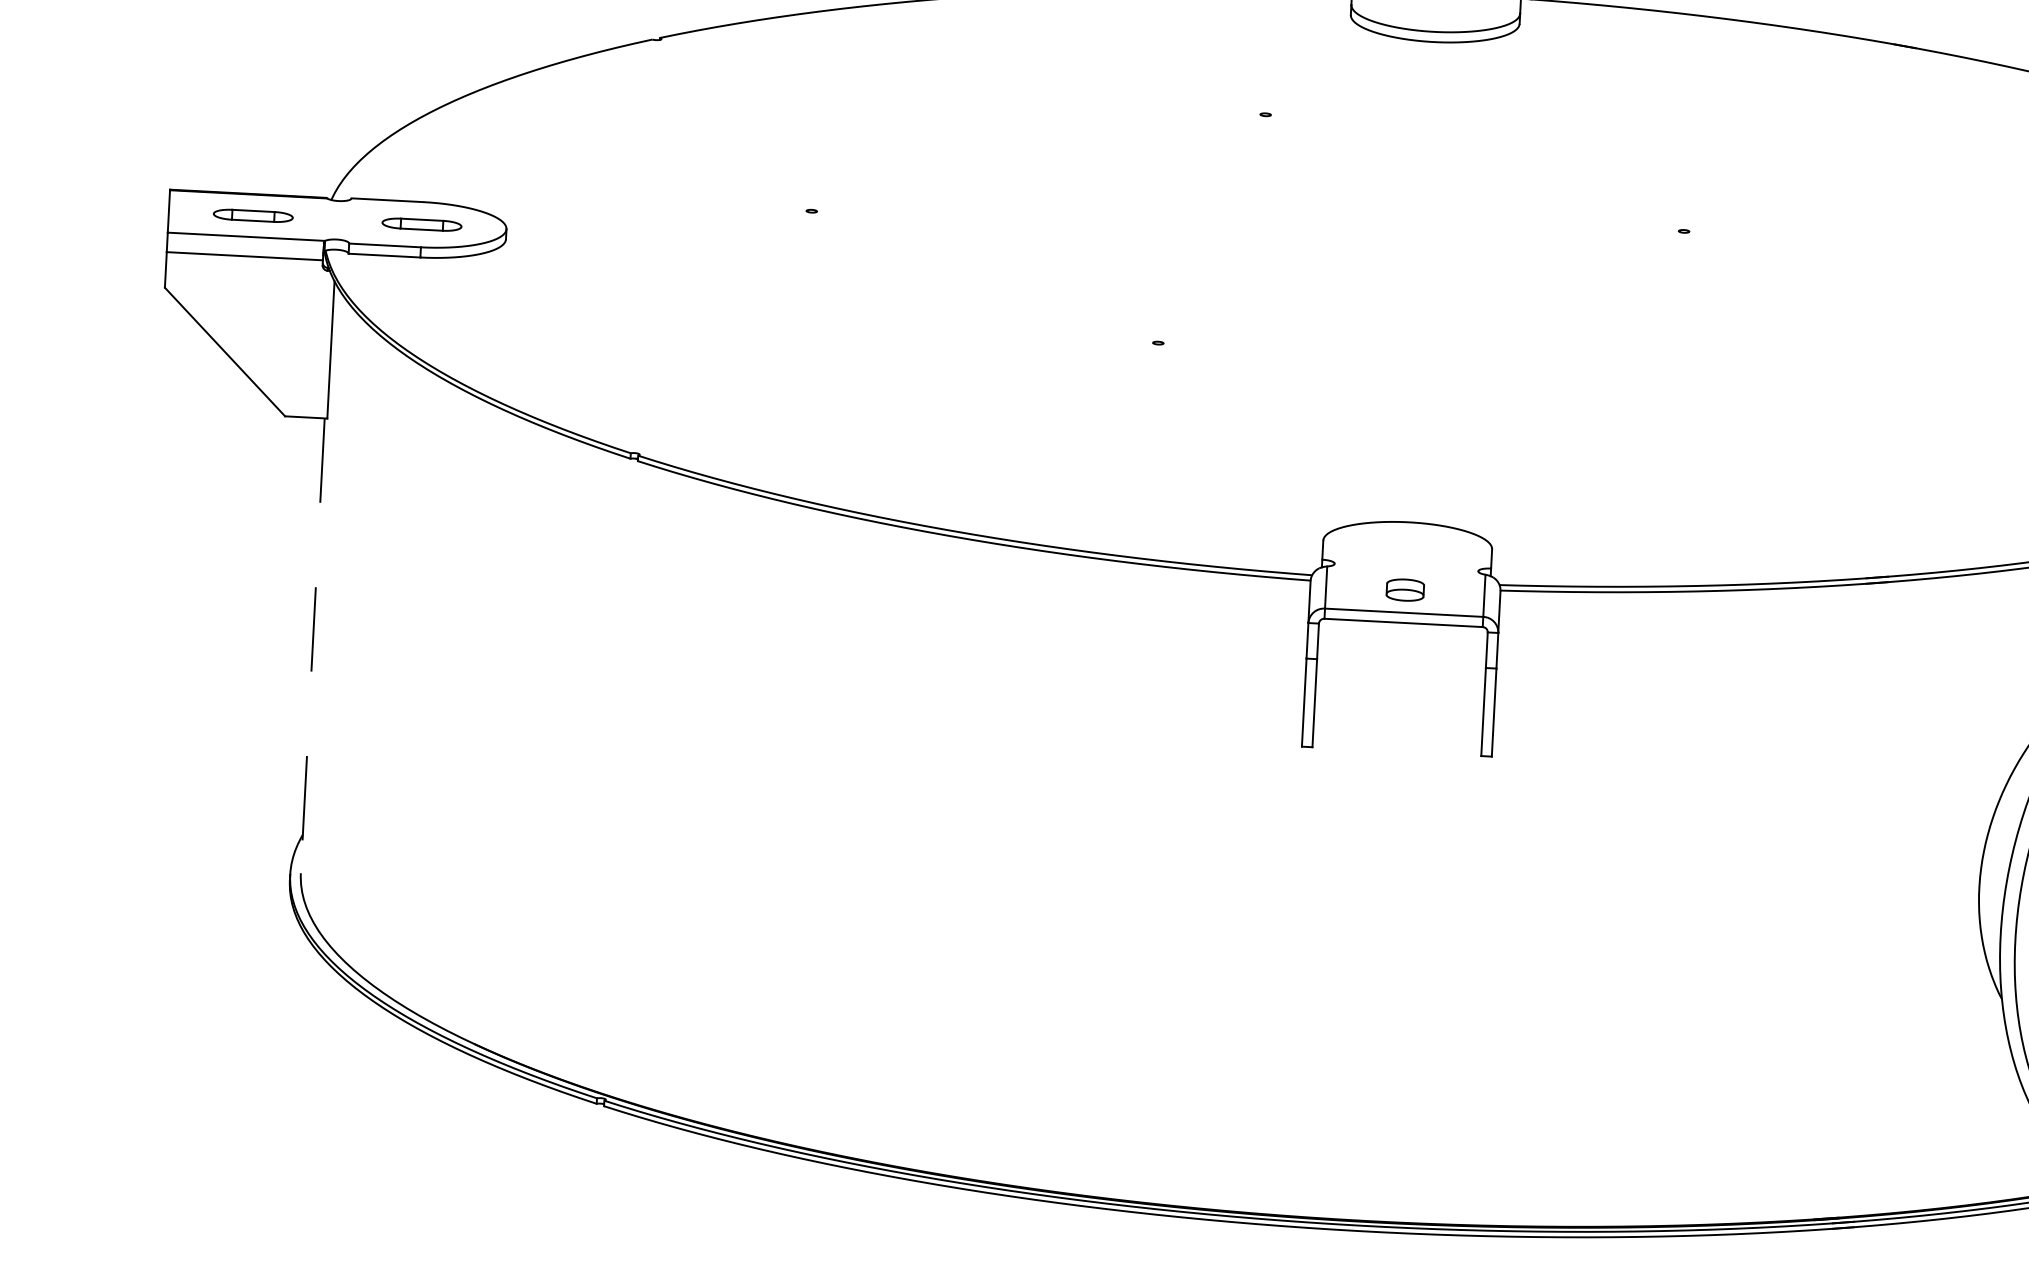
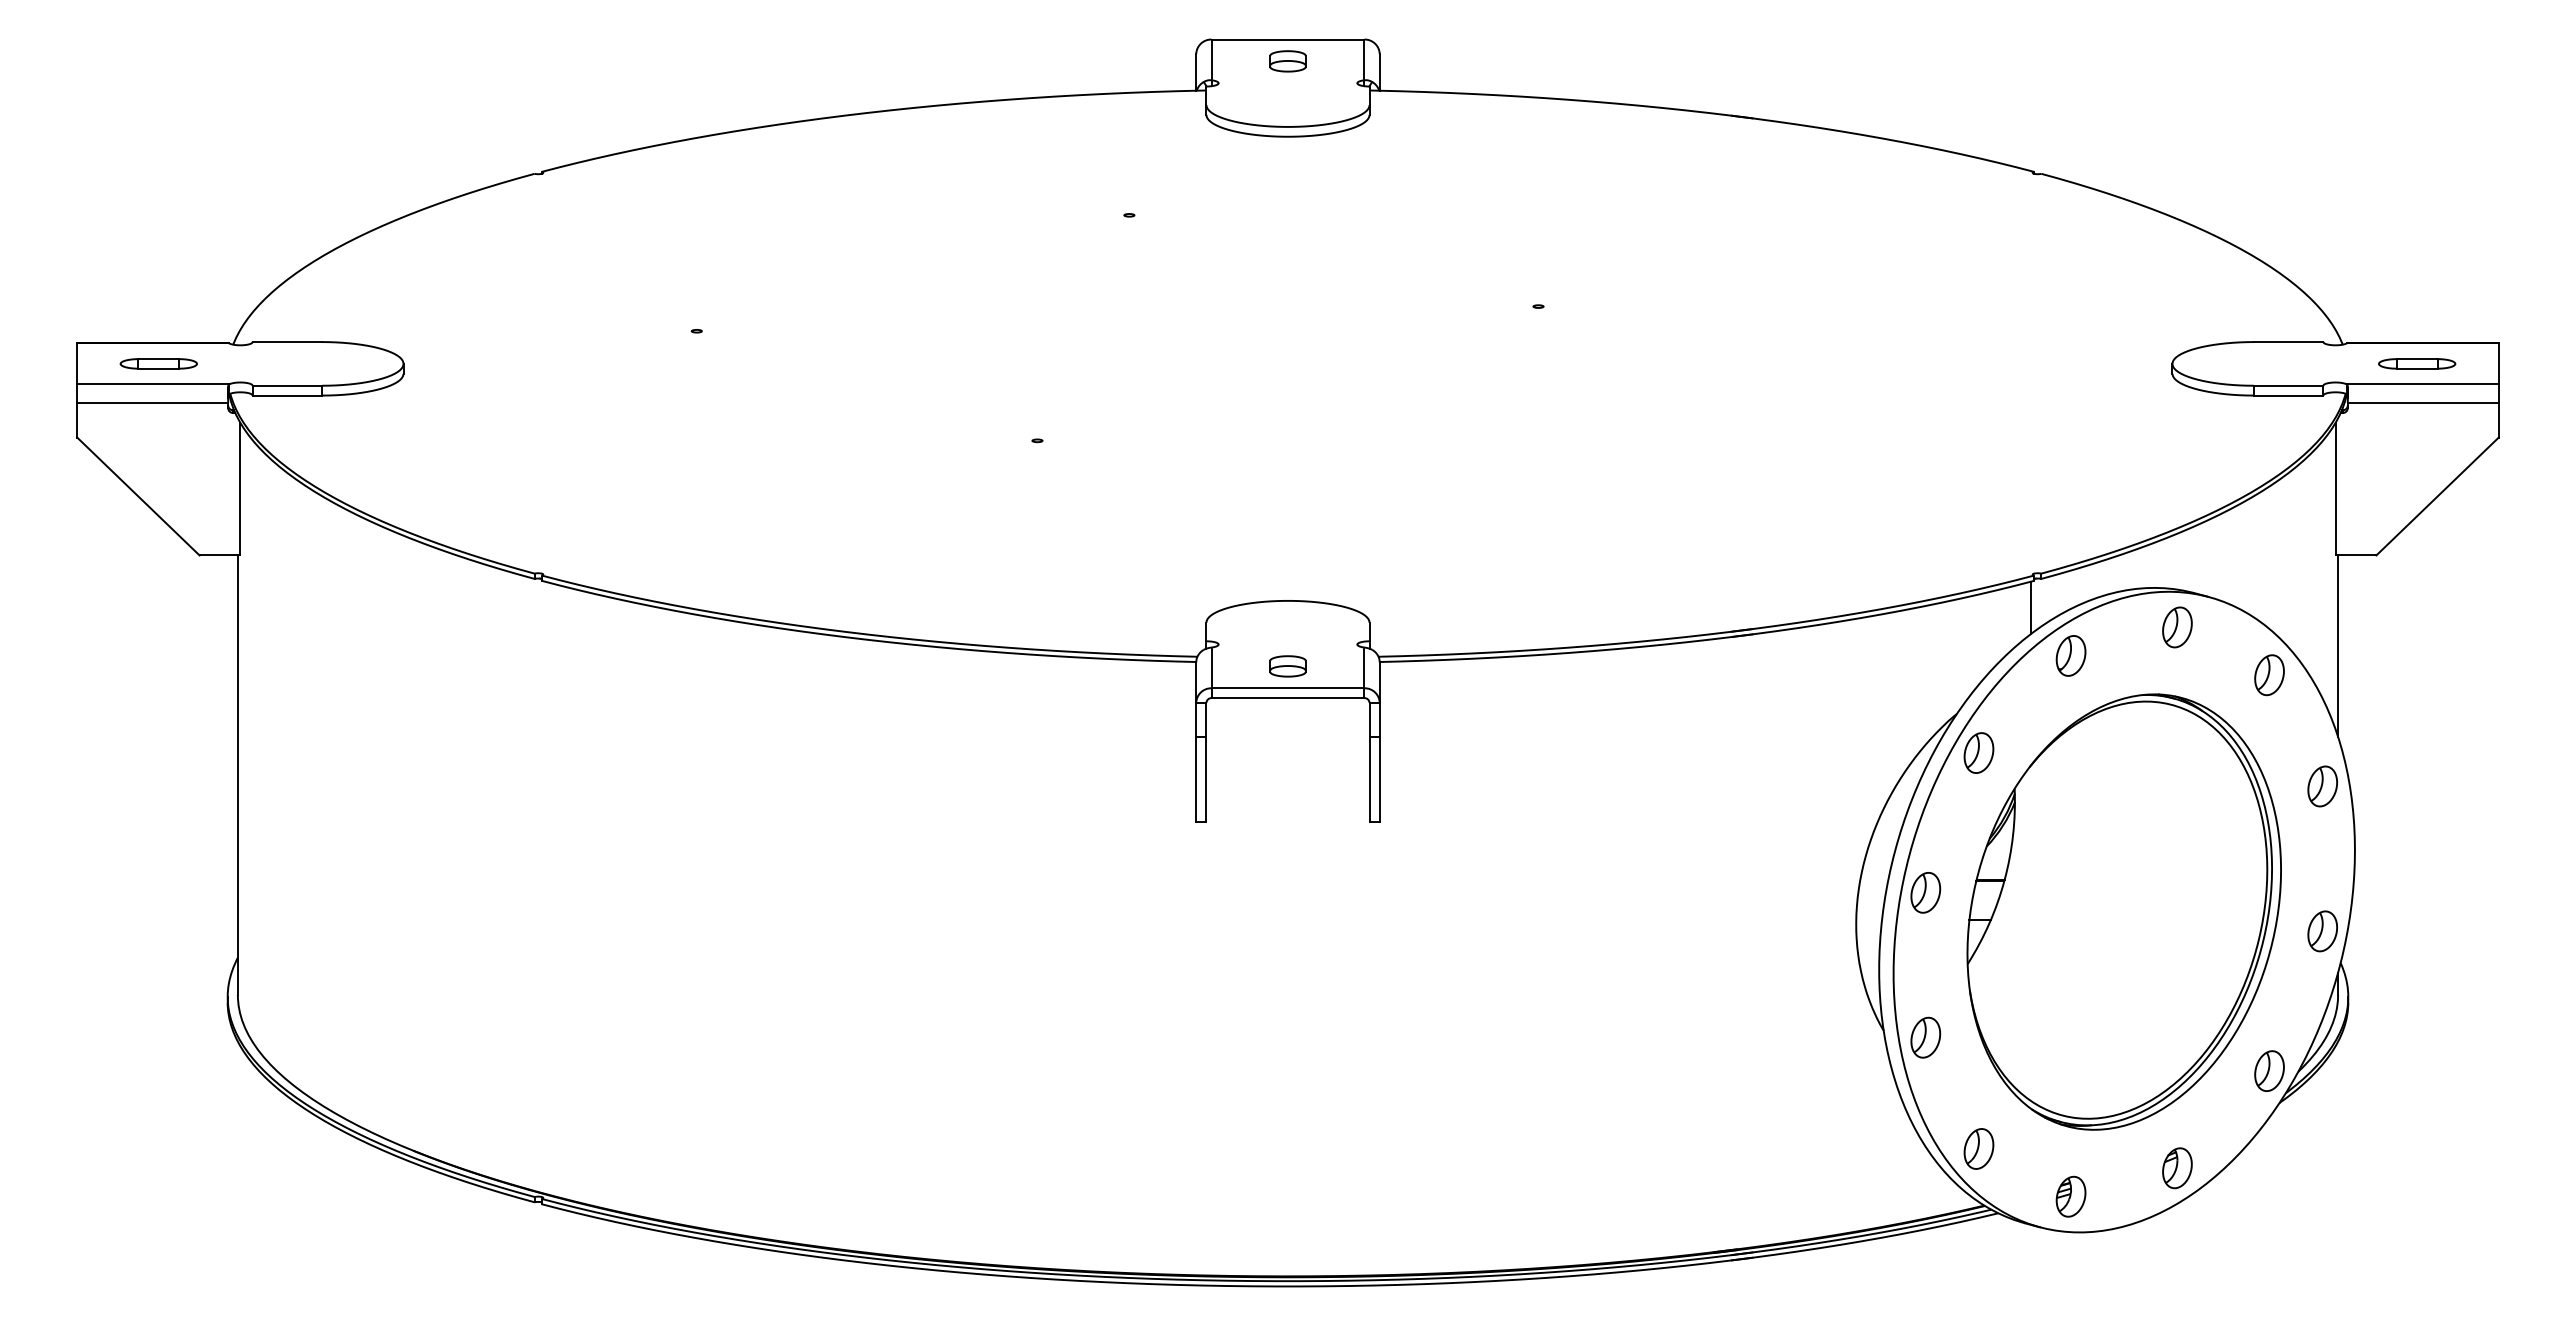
part: (421, 224) -> (321, 363), removed
line: (312, 646) -> (237, 775), dashed -> solid

